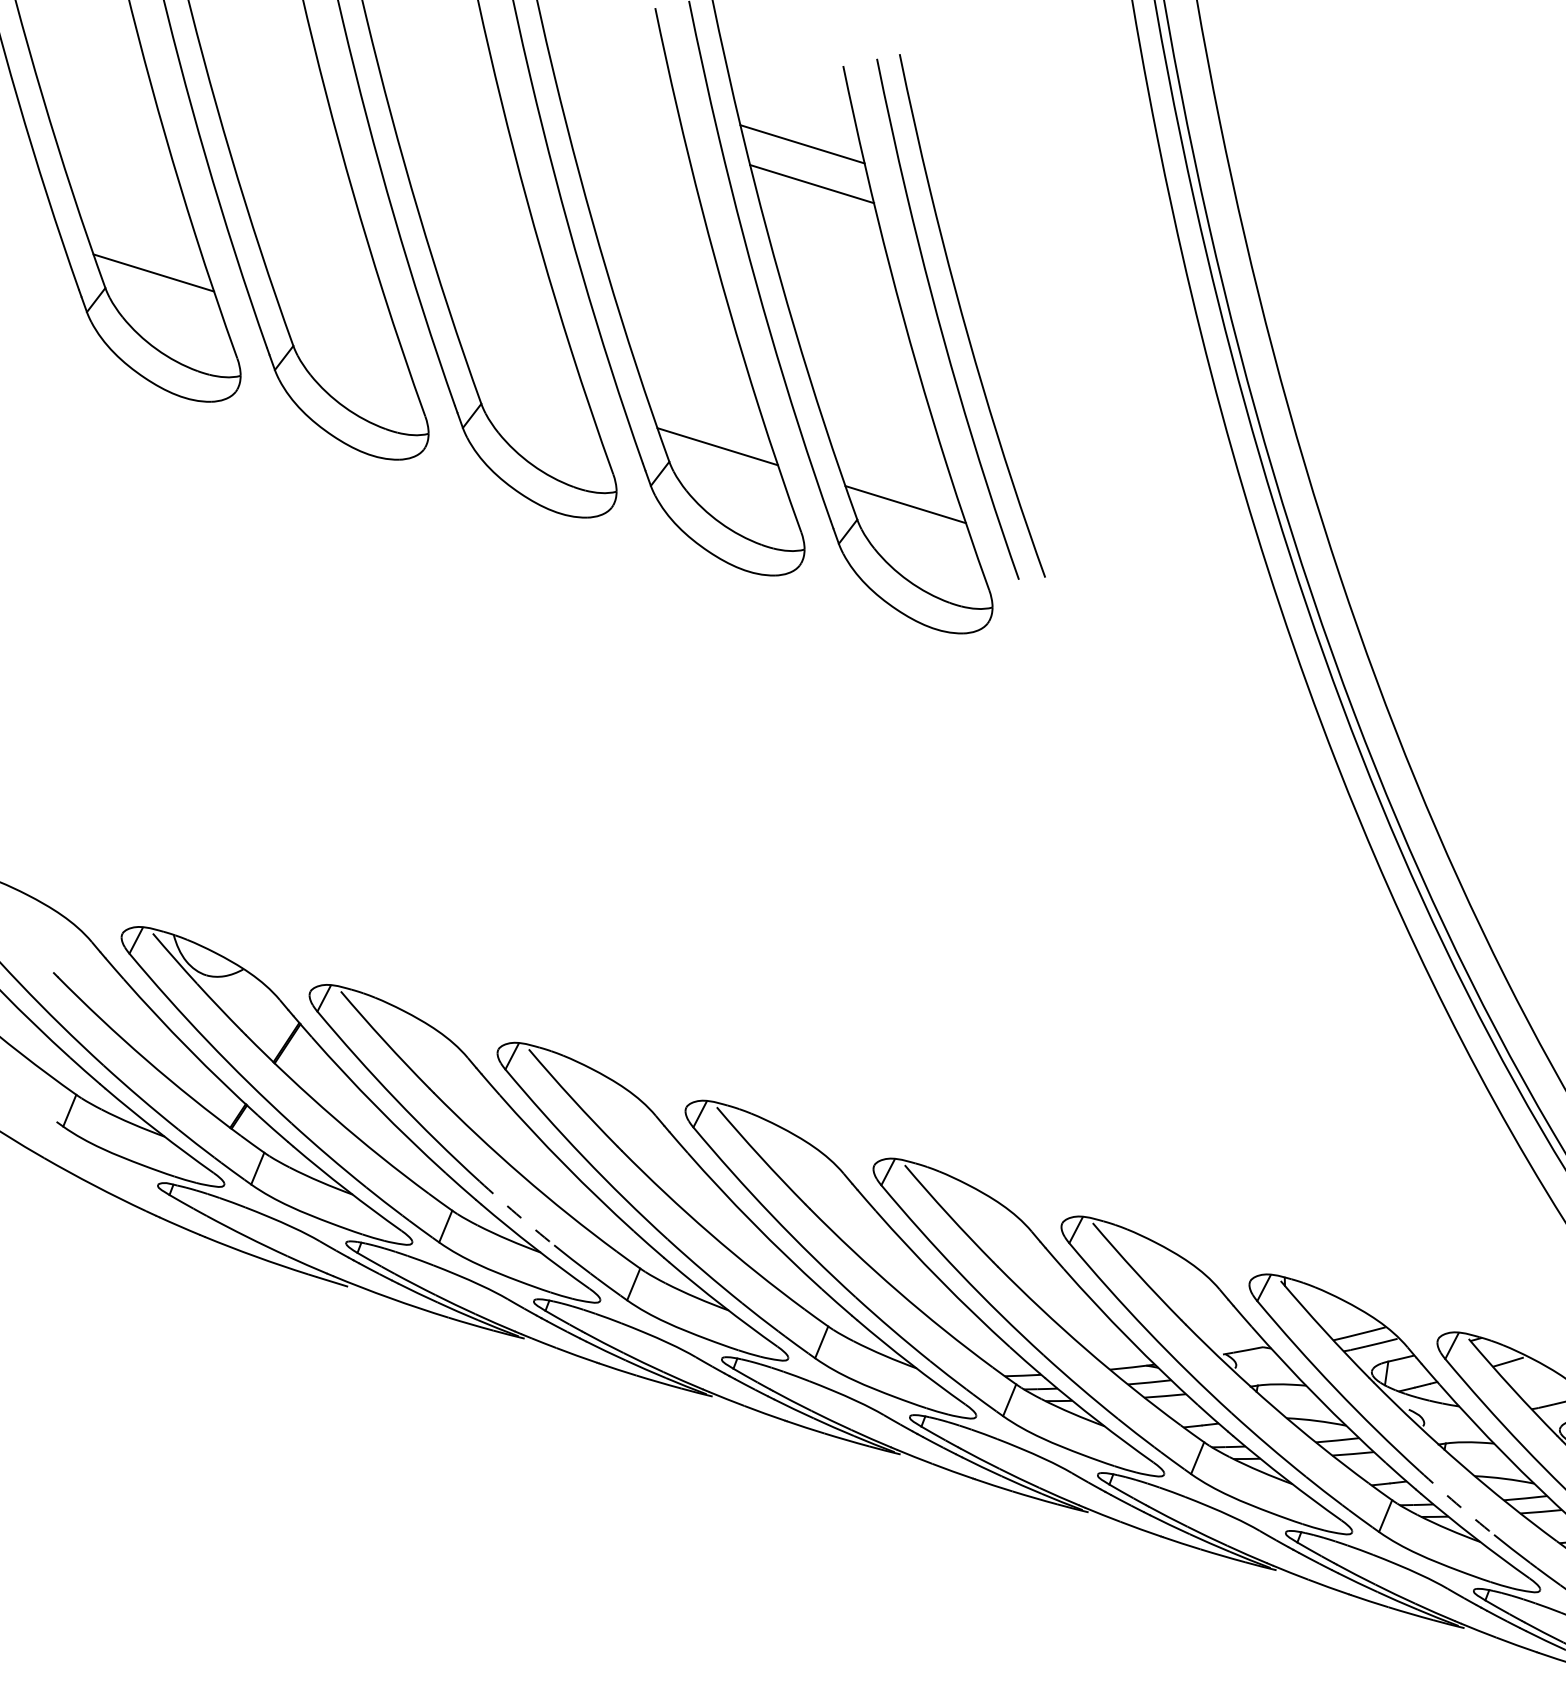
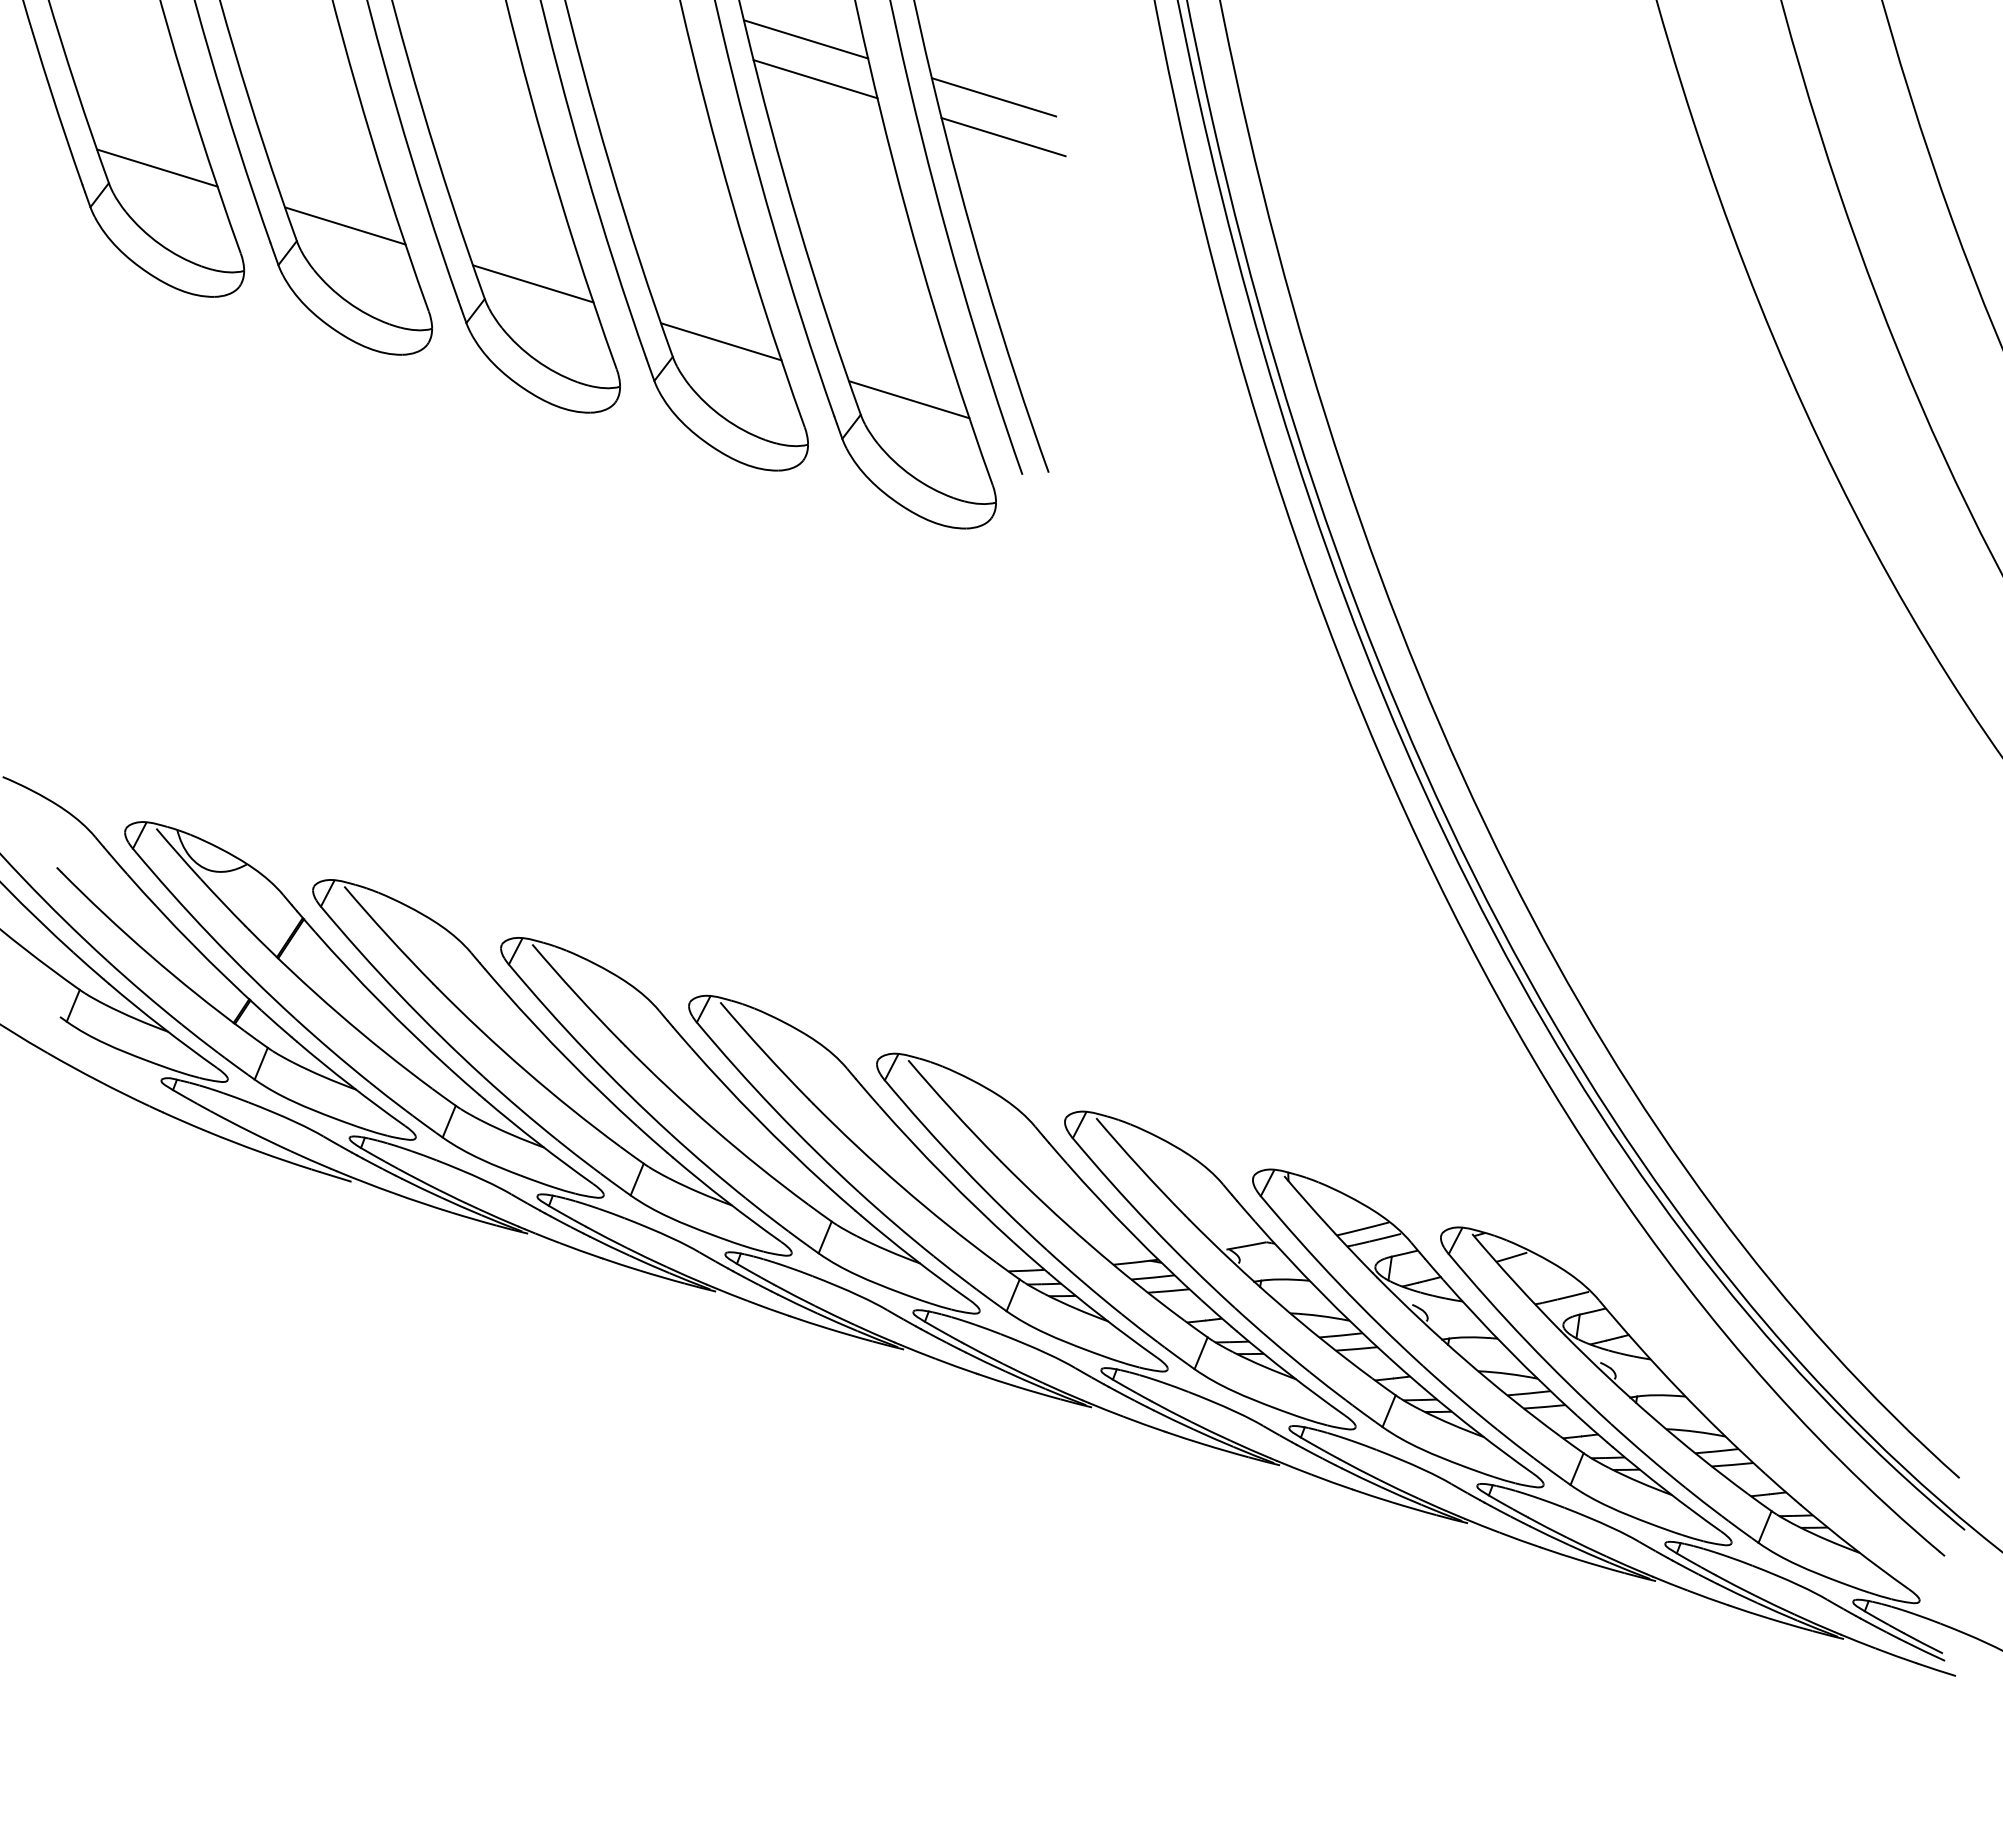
line: (990, 202) -> (993, 97), added
line: (1000, 242) -> (1003, 137), added
line: (342, 330) -> (345, 225), added
line: (530, 388) -> (533, 283), added
arc: (516, 1213) -> (519, 1108), dashed -> solid
arc: (1456, 1503) -> (1459, 1398), dashed -> solid

